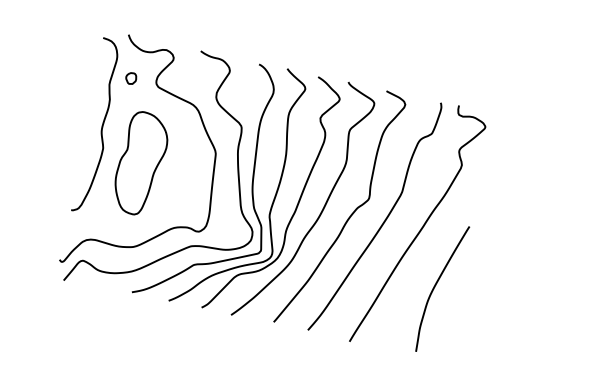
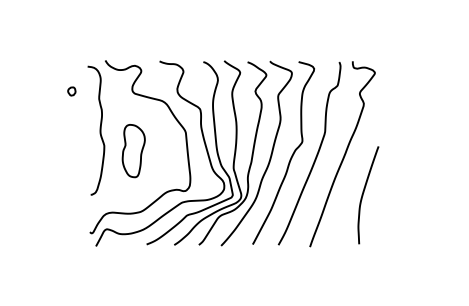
part: (130, 78) -> (71, 91), moved
part: (140, 162) -> (133, 150), size x0.7

